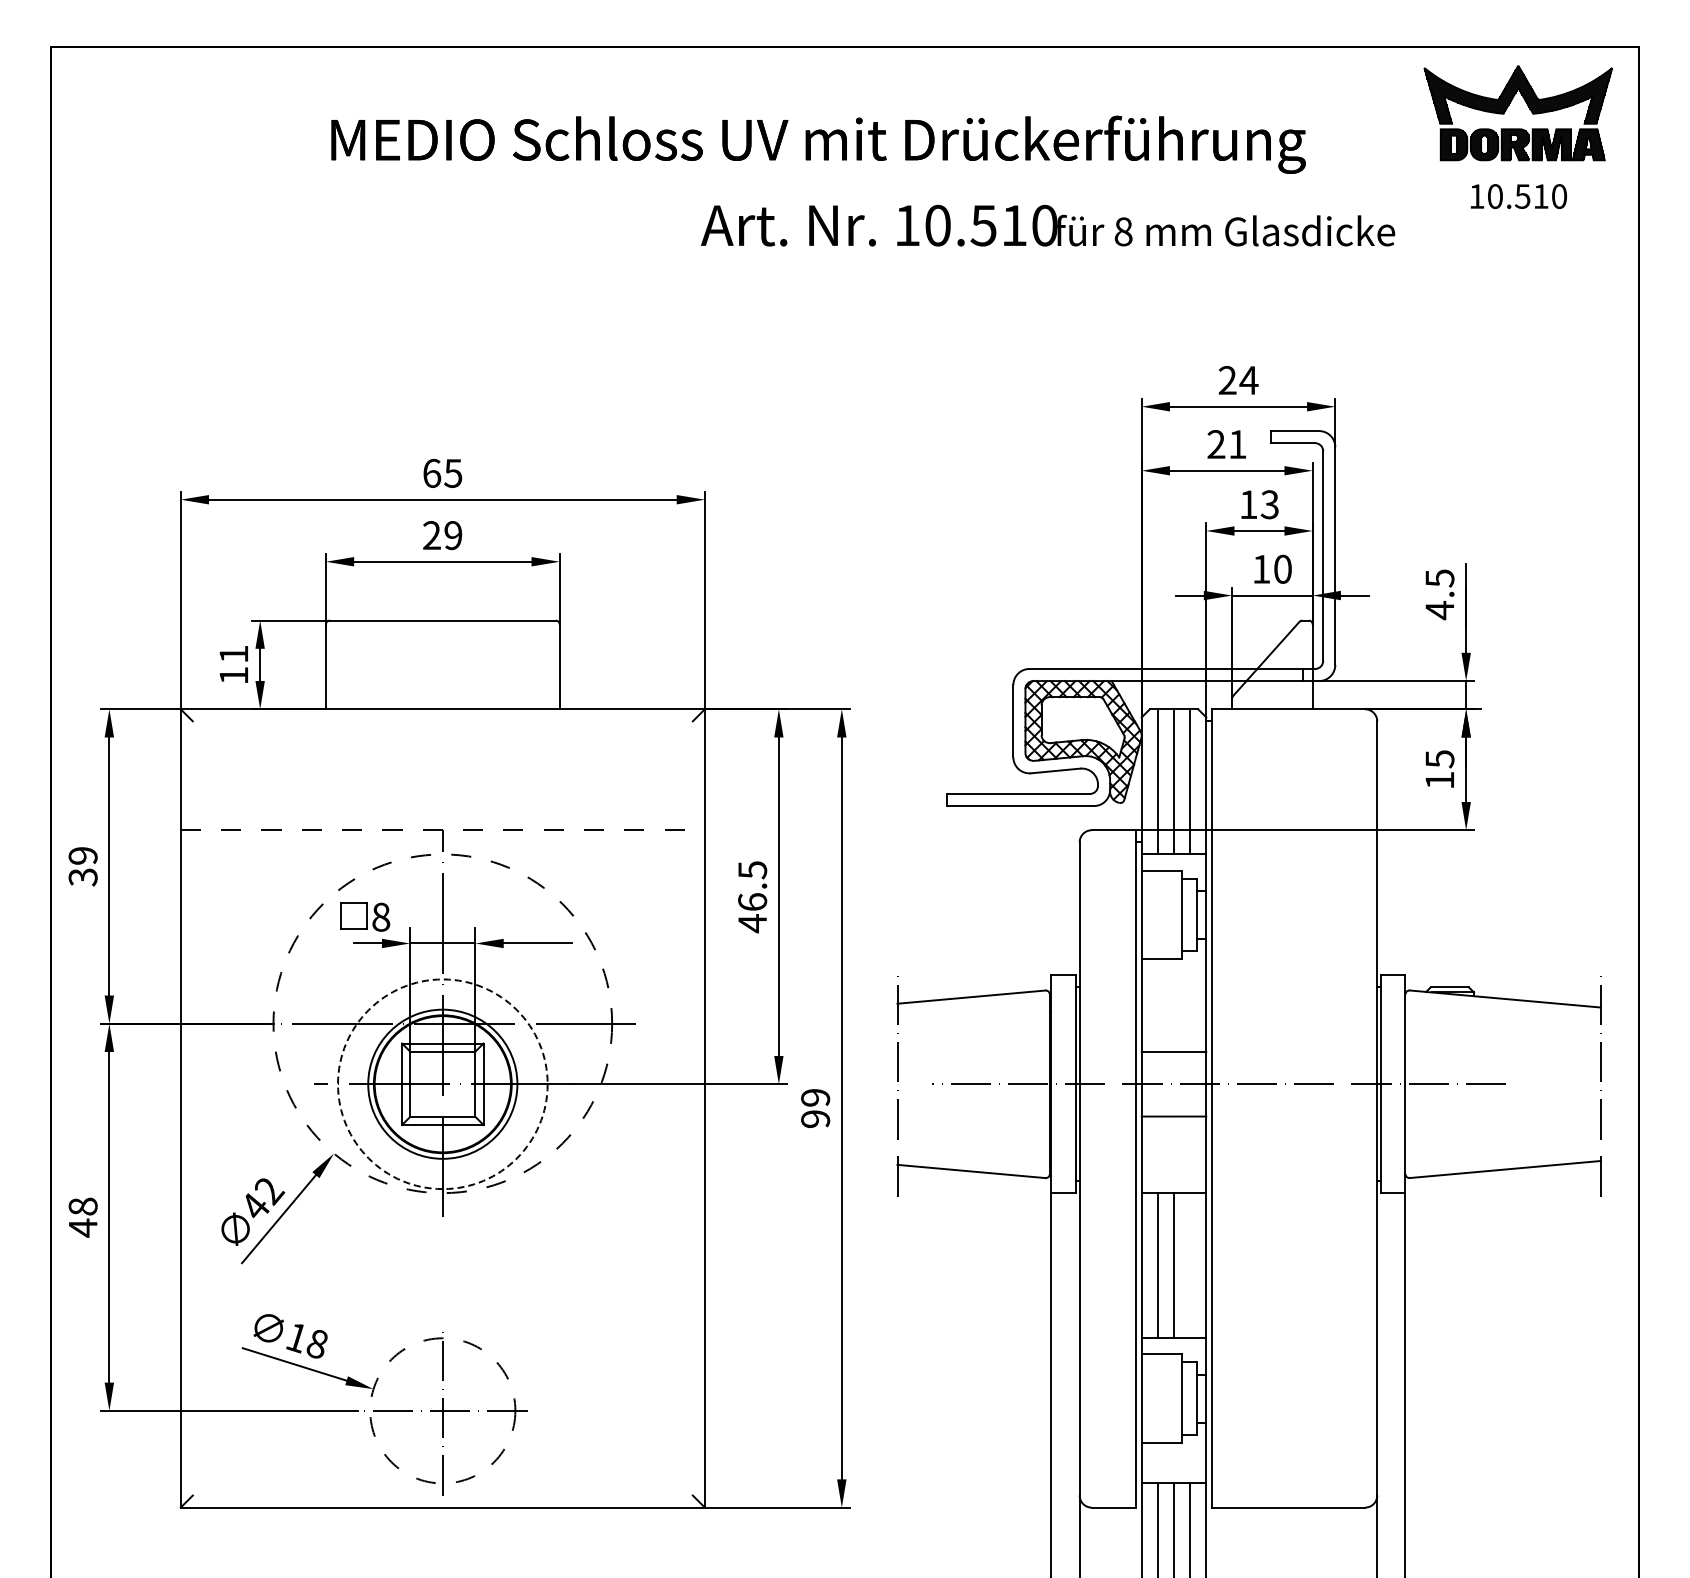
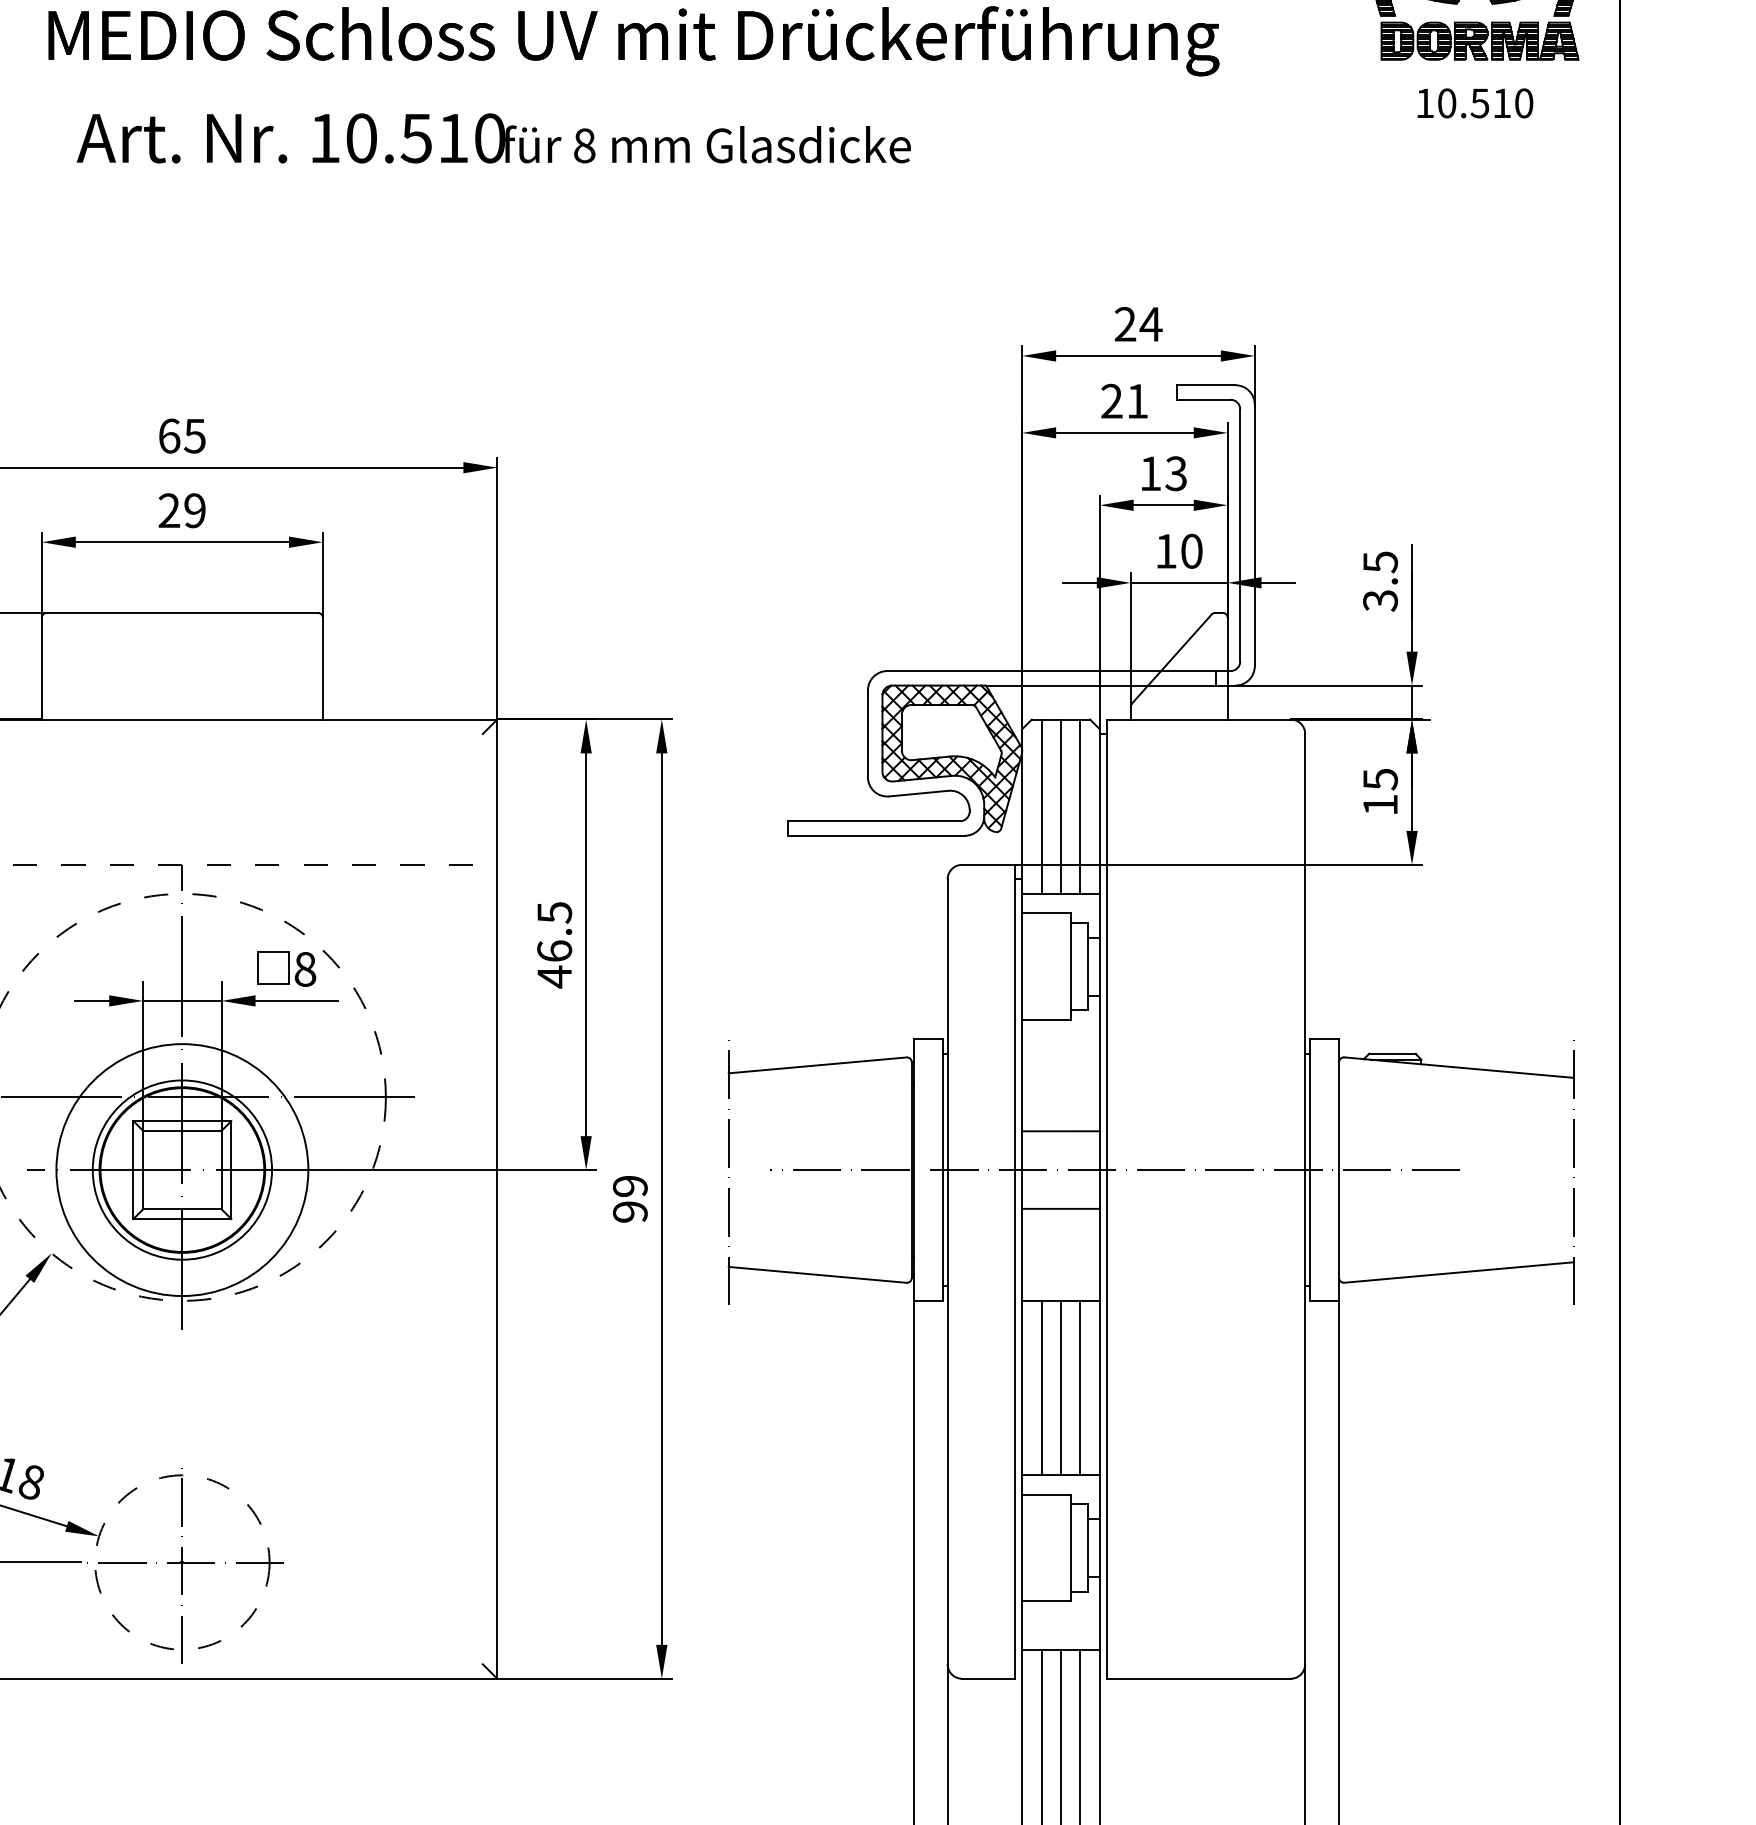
text: (1048, 225) -> (494, 138), moved
text: (1439, 610) -> (1379, 600), 4.5 -> 3.5
part: (365, 916) -> (286, 968), moved
circle: (442, 1084) -> (181, 1170), dashed -> solid
line: (1190, 1265) -> (1080, 1387), added

